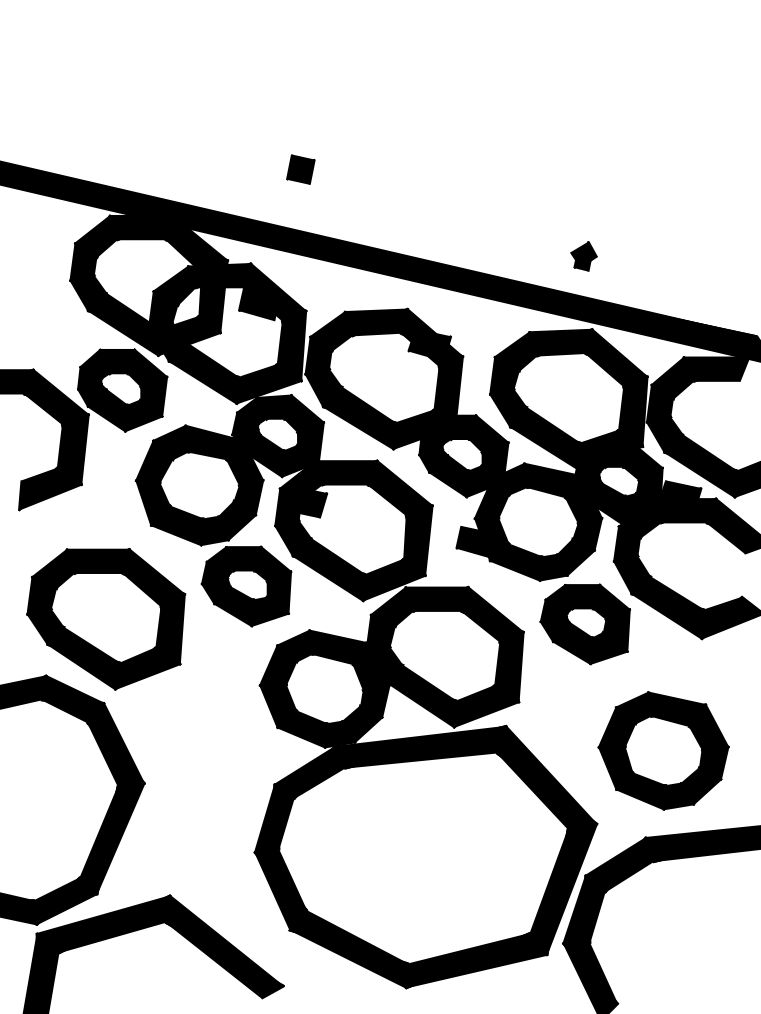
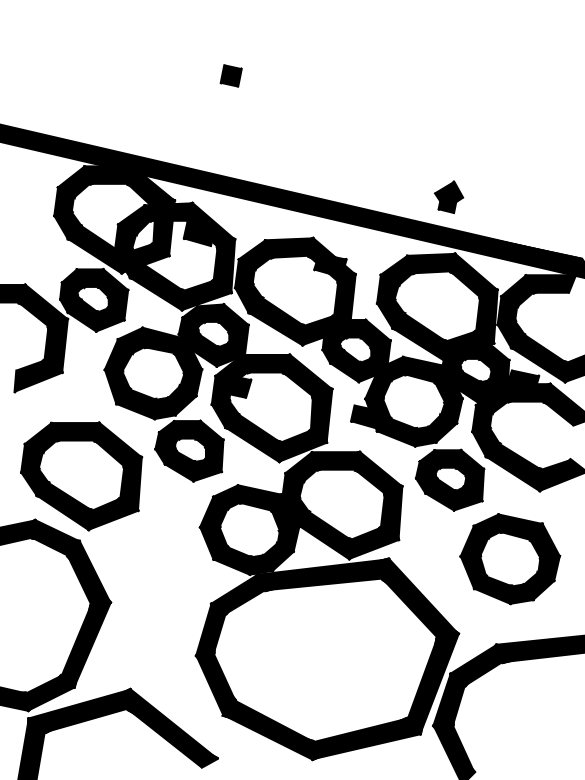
part: (300, 169) -> (230, 75), moved
part: (583, 256) -> (448, 197), size x1.43
part: (663, 750) -> (510, 558), moved

